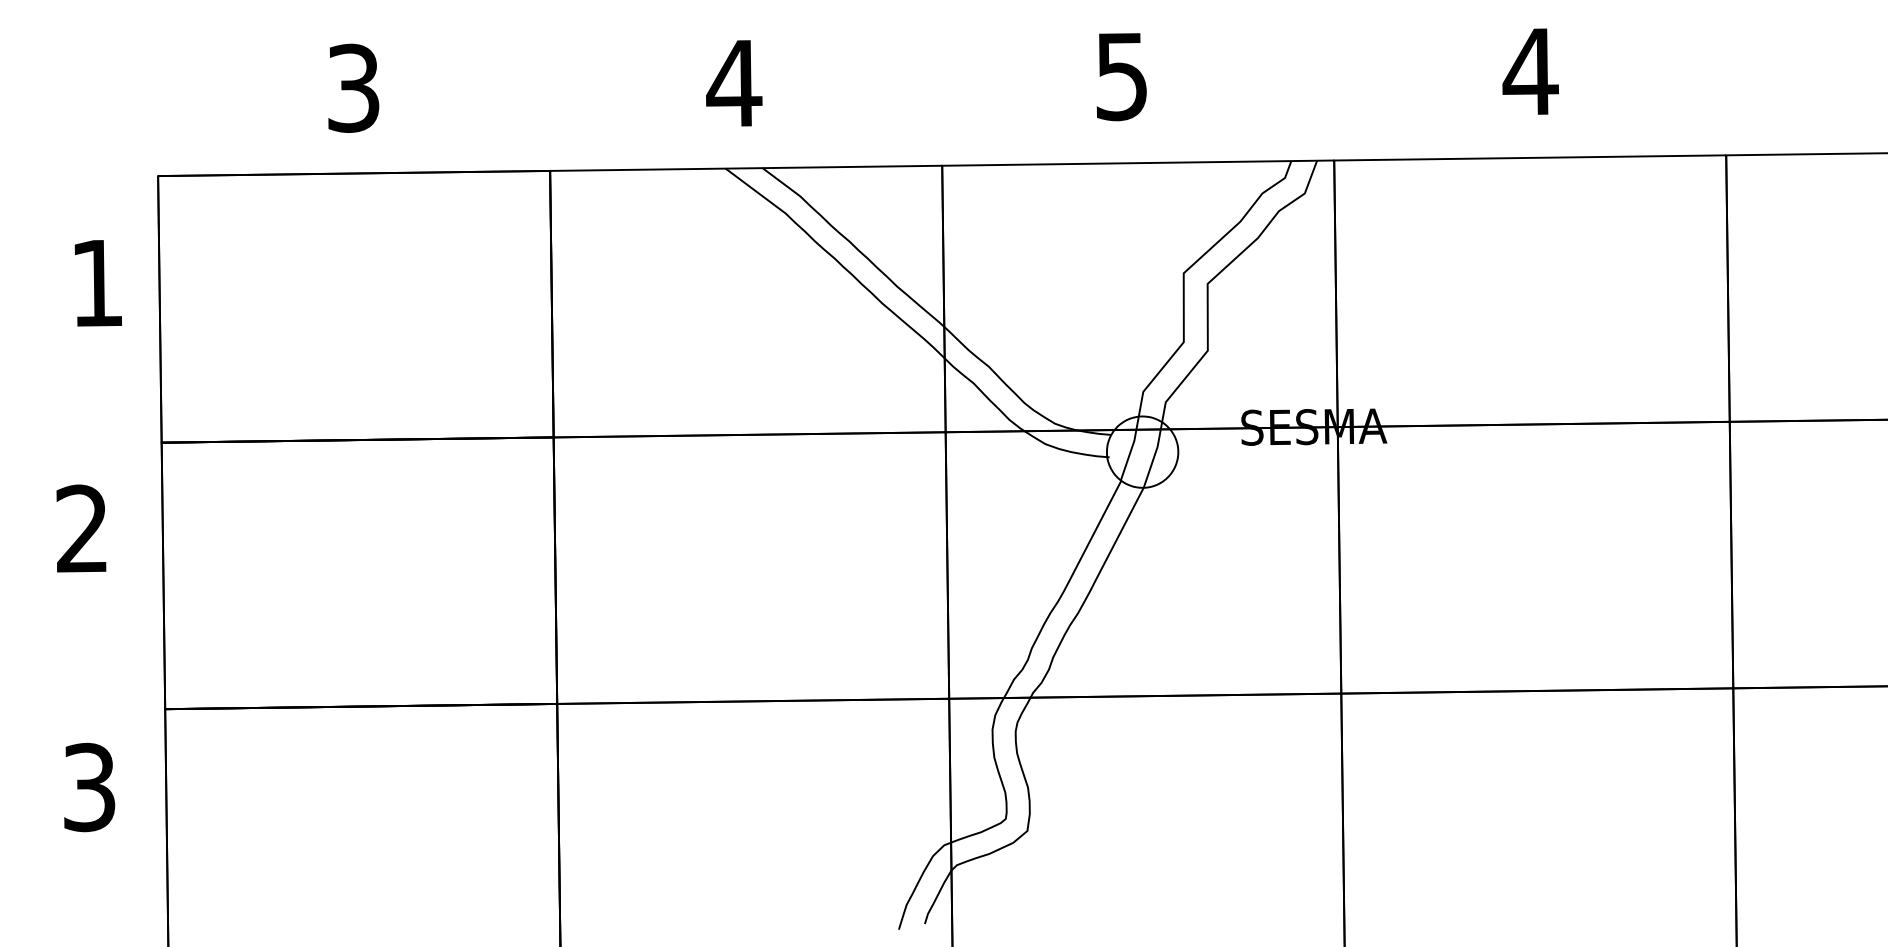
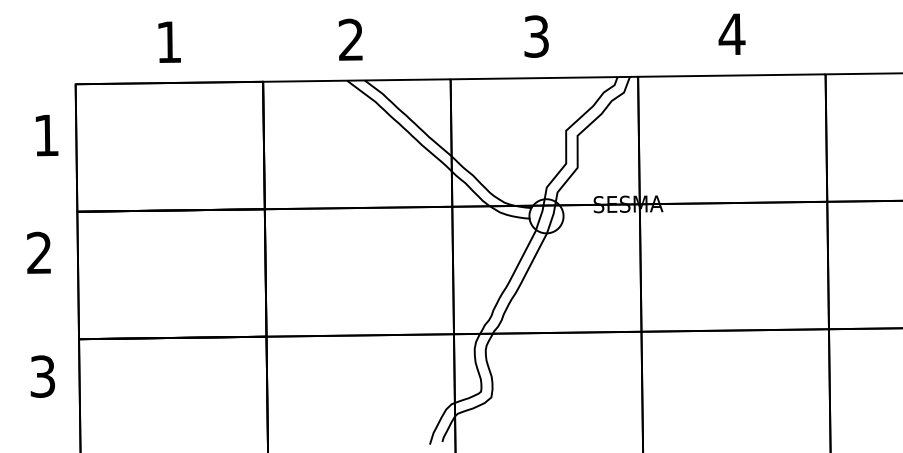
text: (1121, 76) -> (536, 36), 5 -> 3
text: (732, 82) -> (350, 39), 4 -> 2
text: (354, 88) -> (169, 42), 3 -> 1

